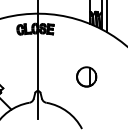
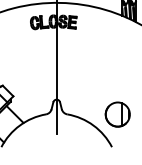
part: (86, 76) -> (117, 114), moved

